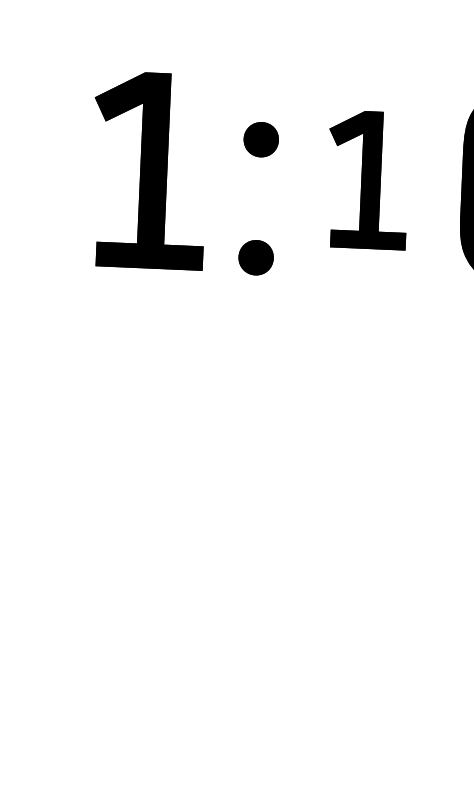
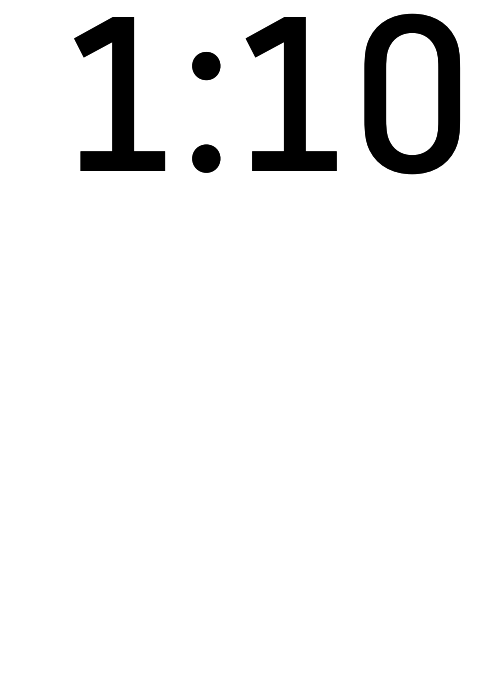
part: (367, 179) -> (290, 93), size x1.43

